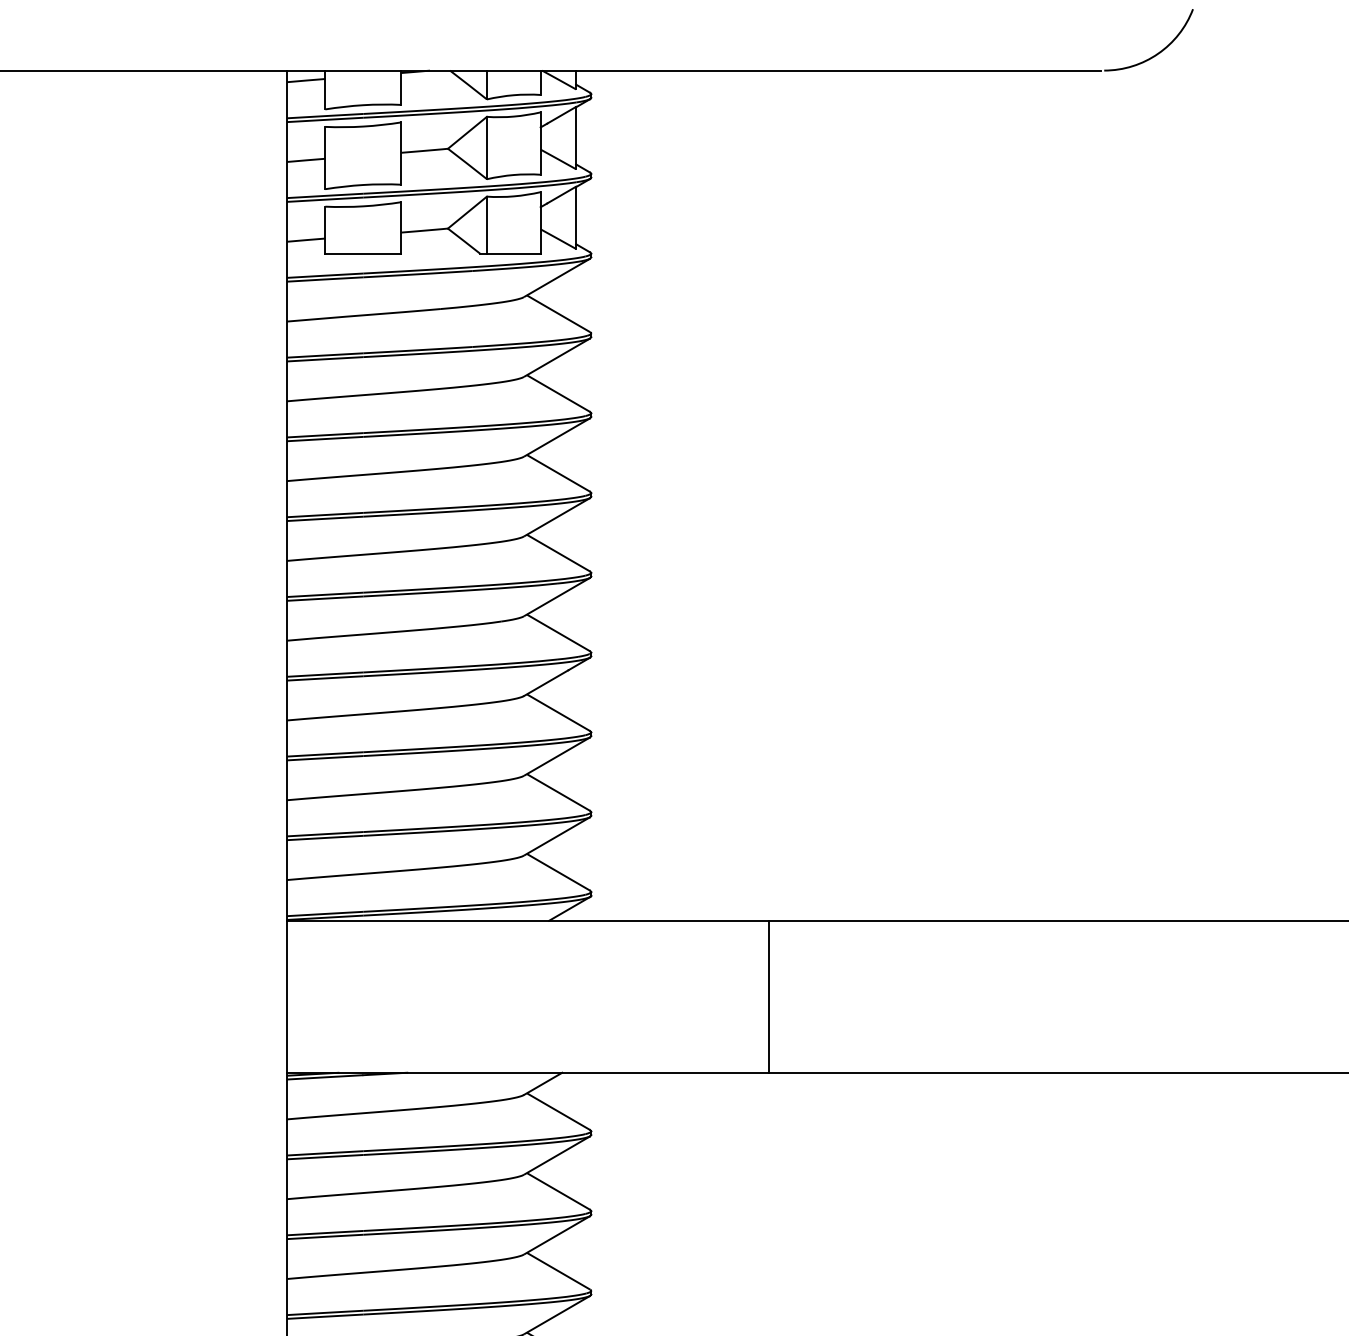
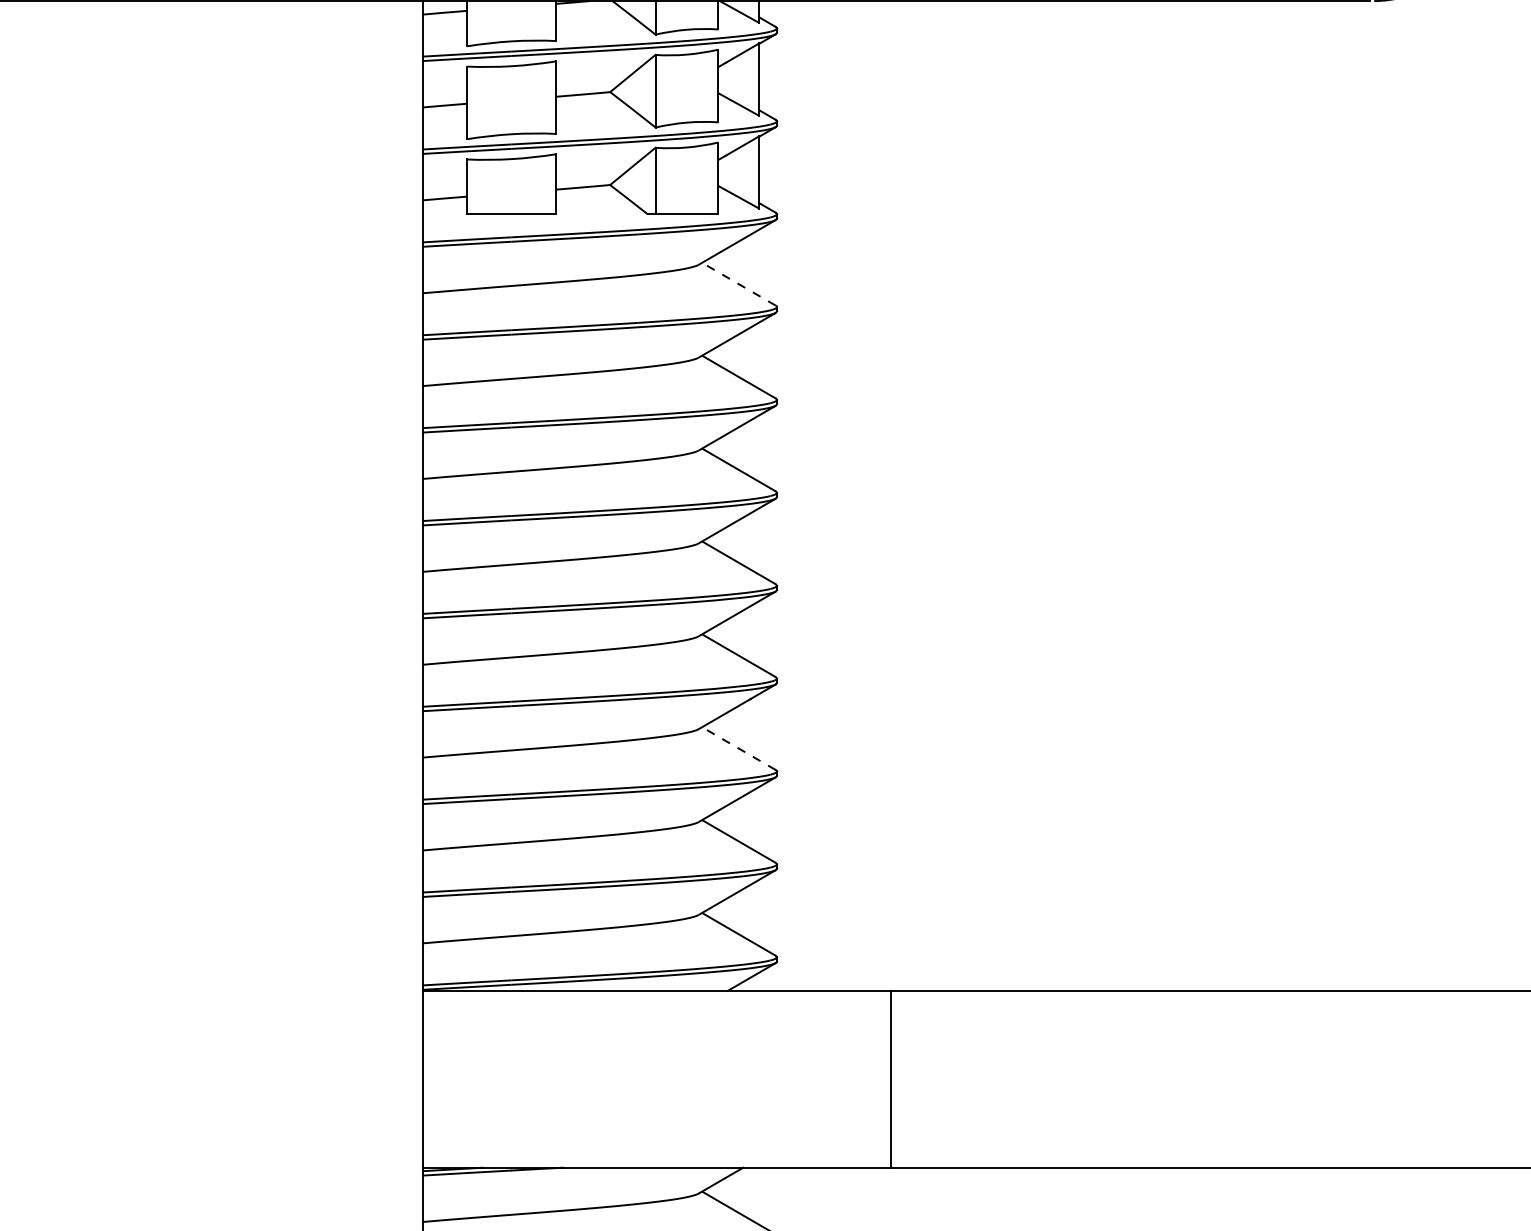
line: (557, 313) -> (737, 283), solid -> dashed
line: (557, 712) -> (737, 748), solid -> dashed
line: (769, 996) -> (891, 1078), moved

